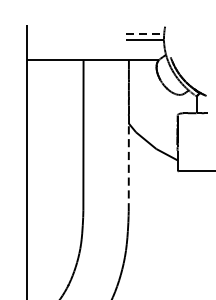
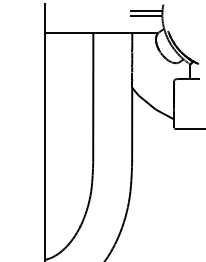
line: (145, 33) -> (146, 10), dashed -> solid
line: (129, 167) -> (132, 125), dashed -> solid

